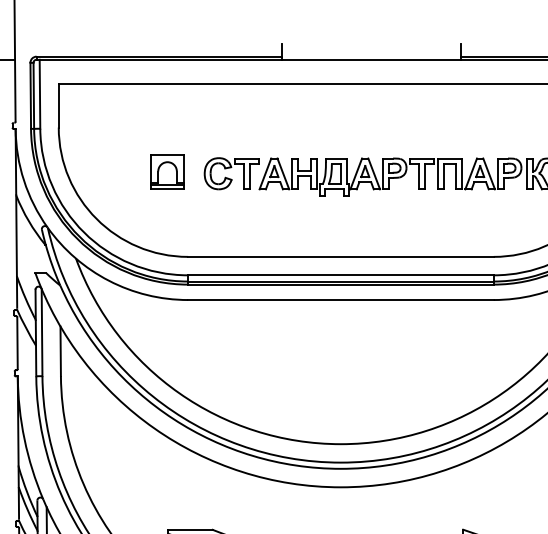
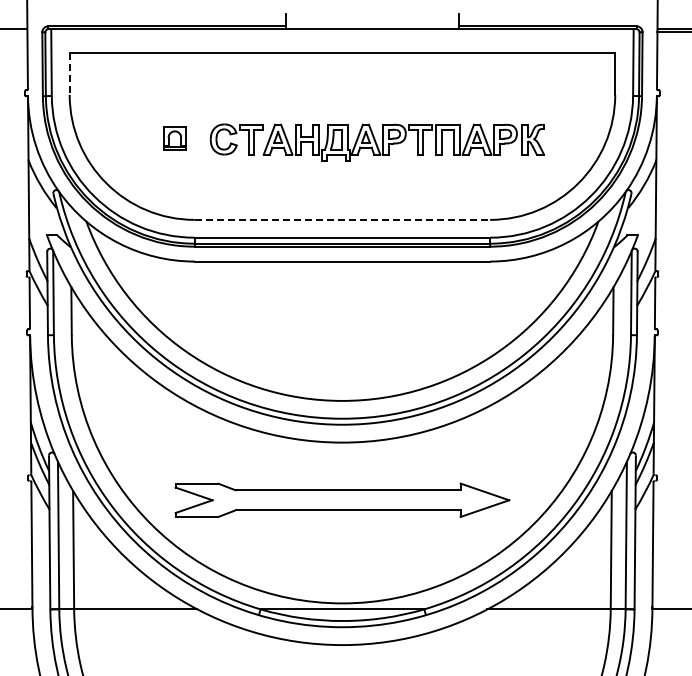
line: (58, 105) -> (69, 73), solid -> dashed
part: (167, 172) -> (174, 138), size x0.7
line: (340, 256) -> (342, 219), solid -> dashed

